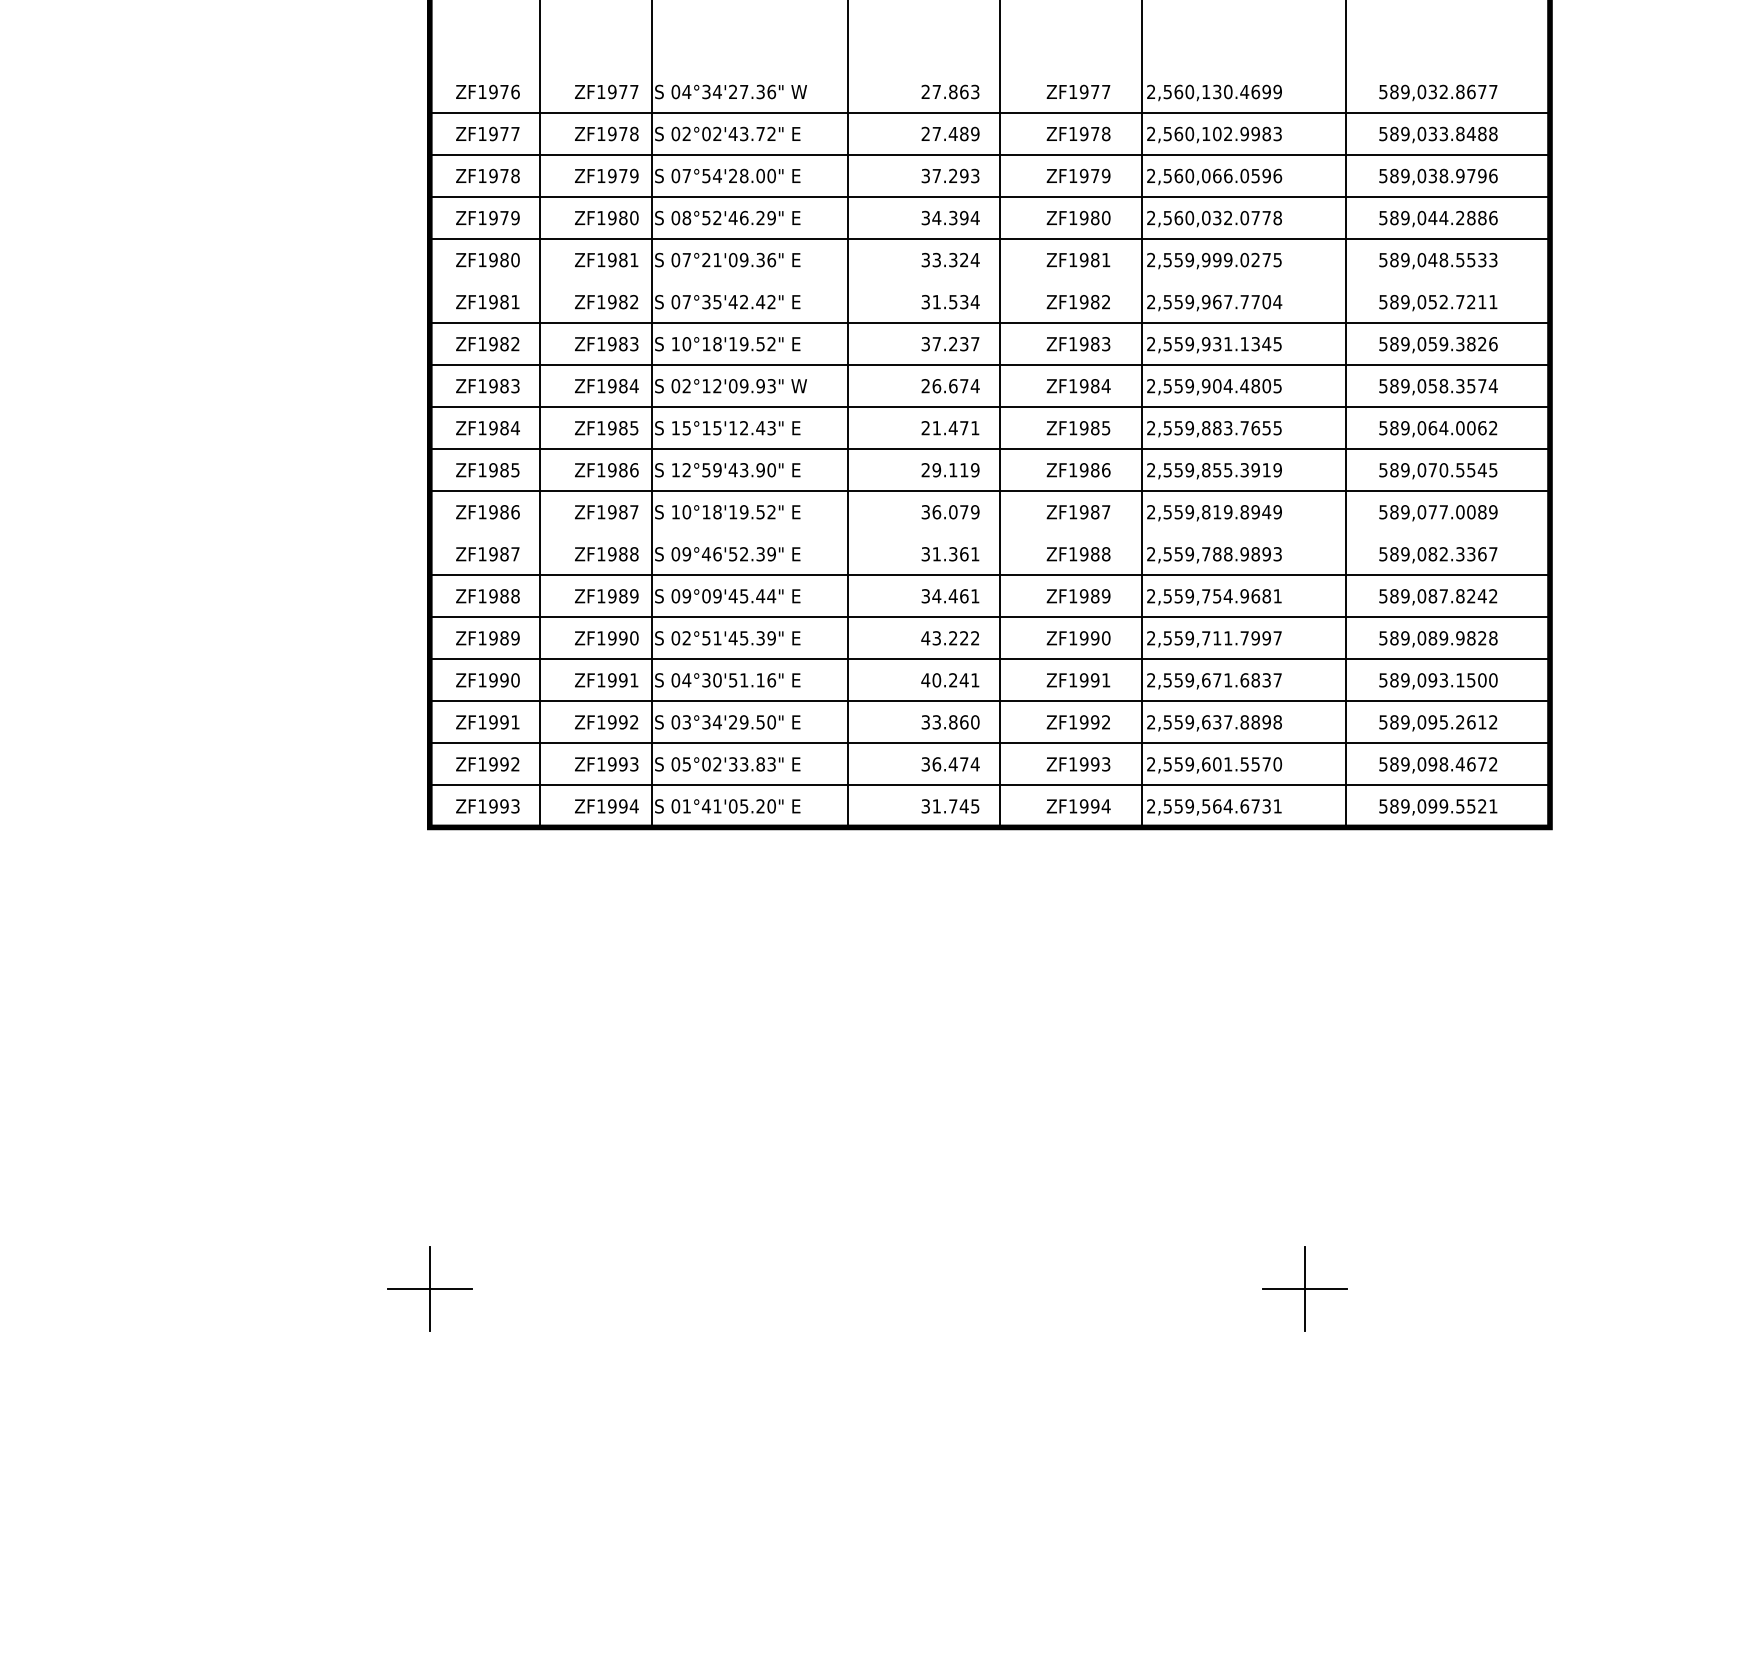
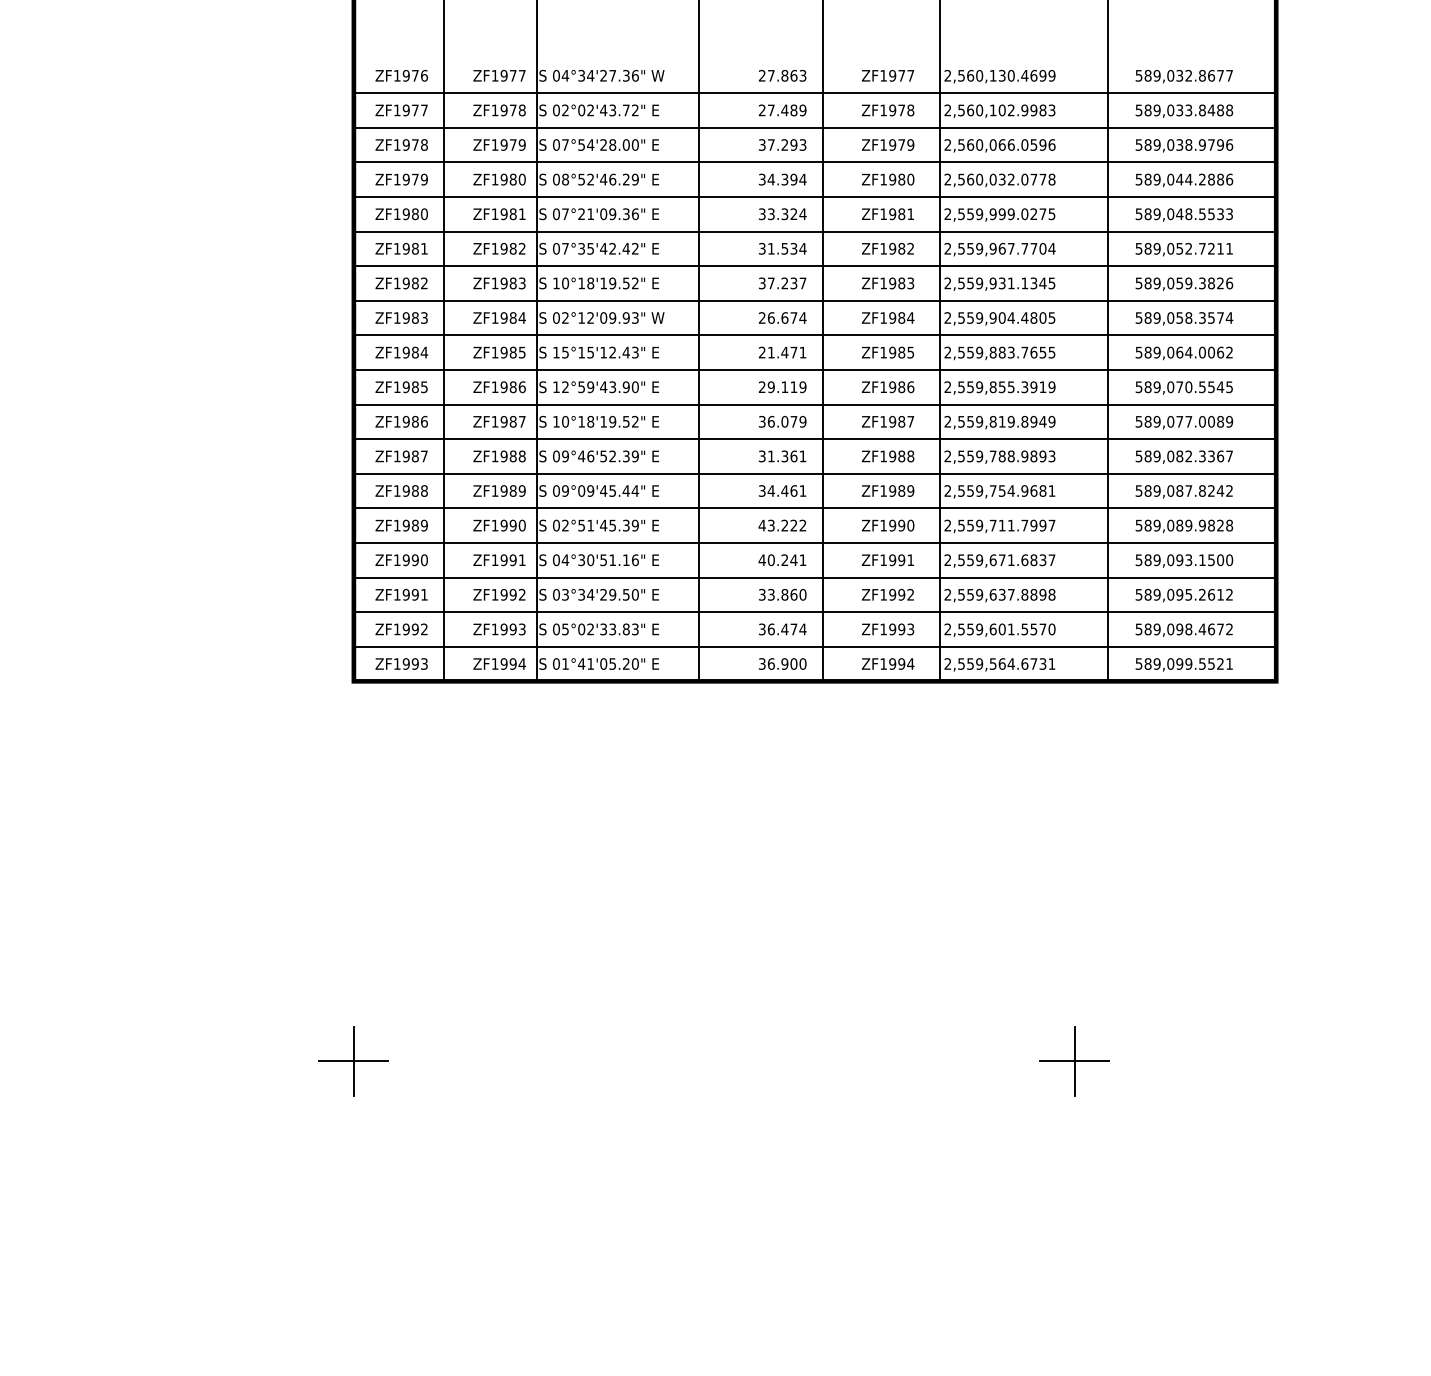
line: (989, 281) -> (814, 231), added
line: (989, 533) -> (814, 439), added
text: (955, 805) -> (786, 663), 31.745 -> 36.900

